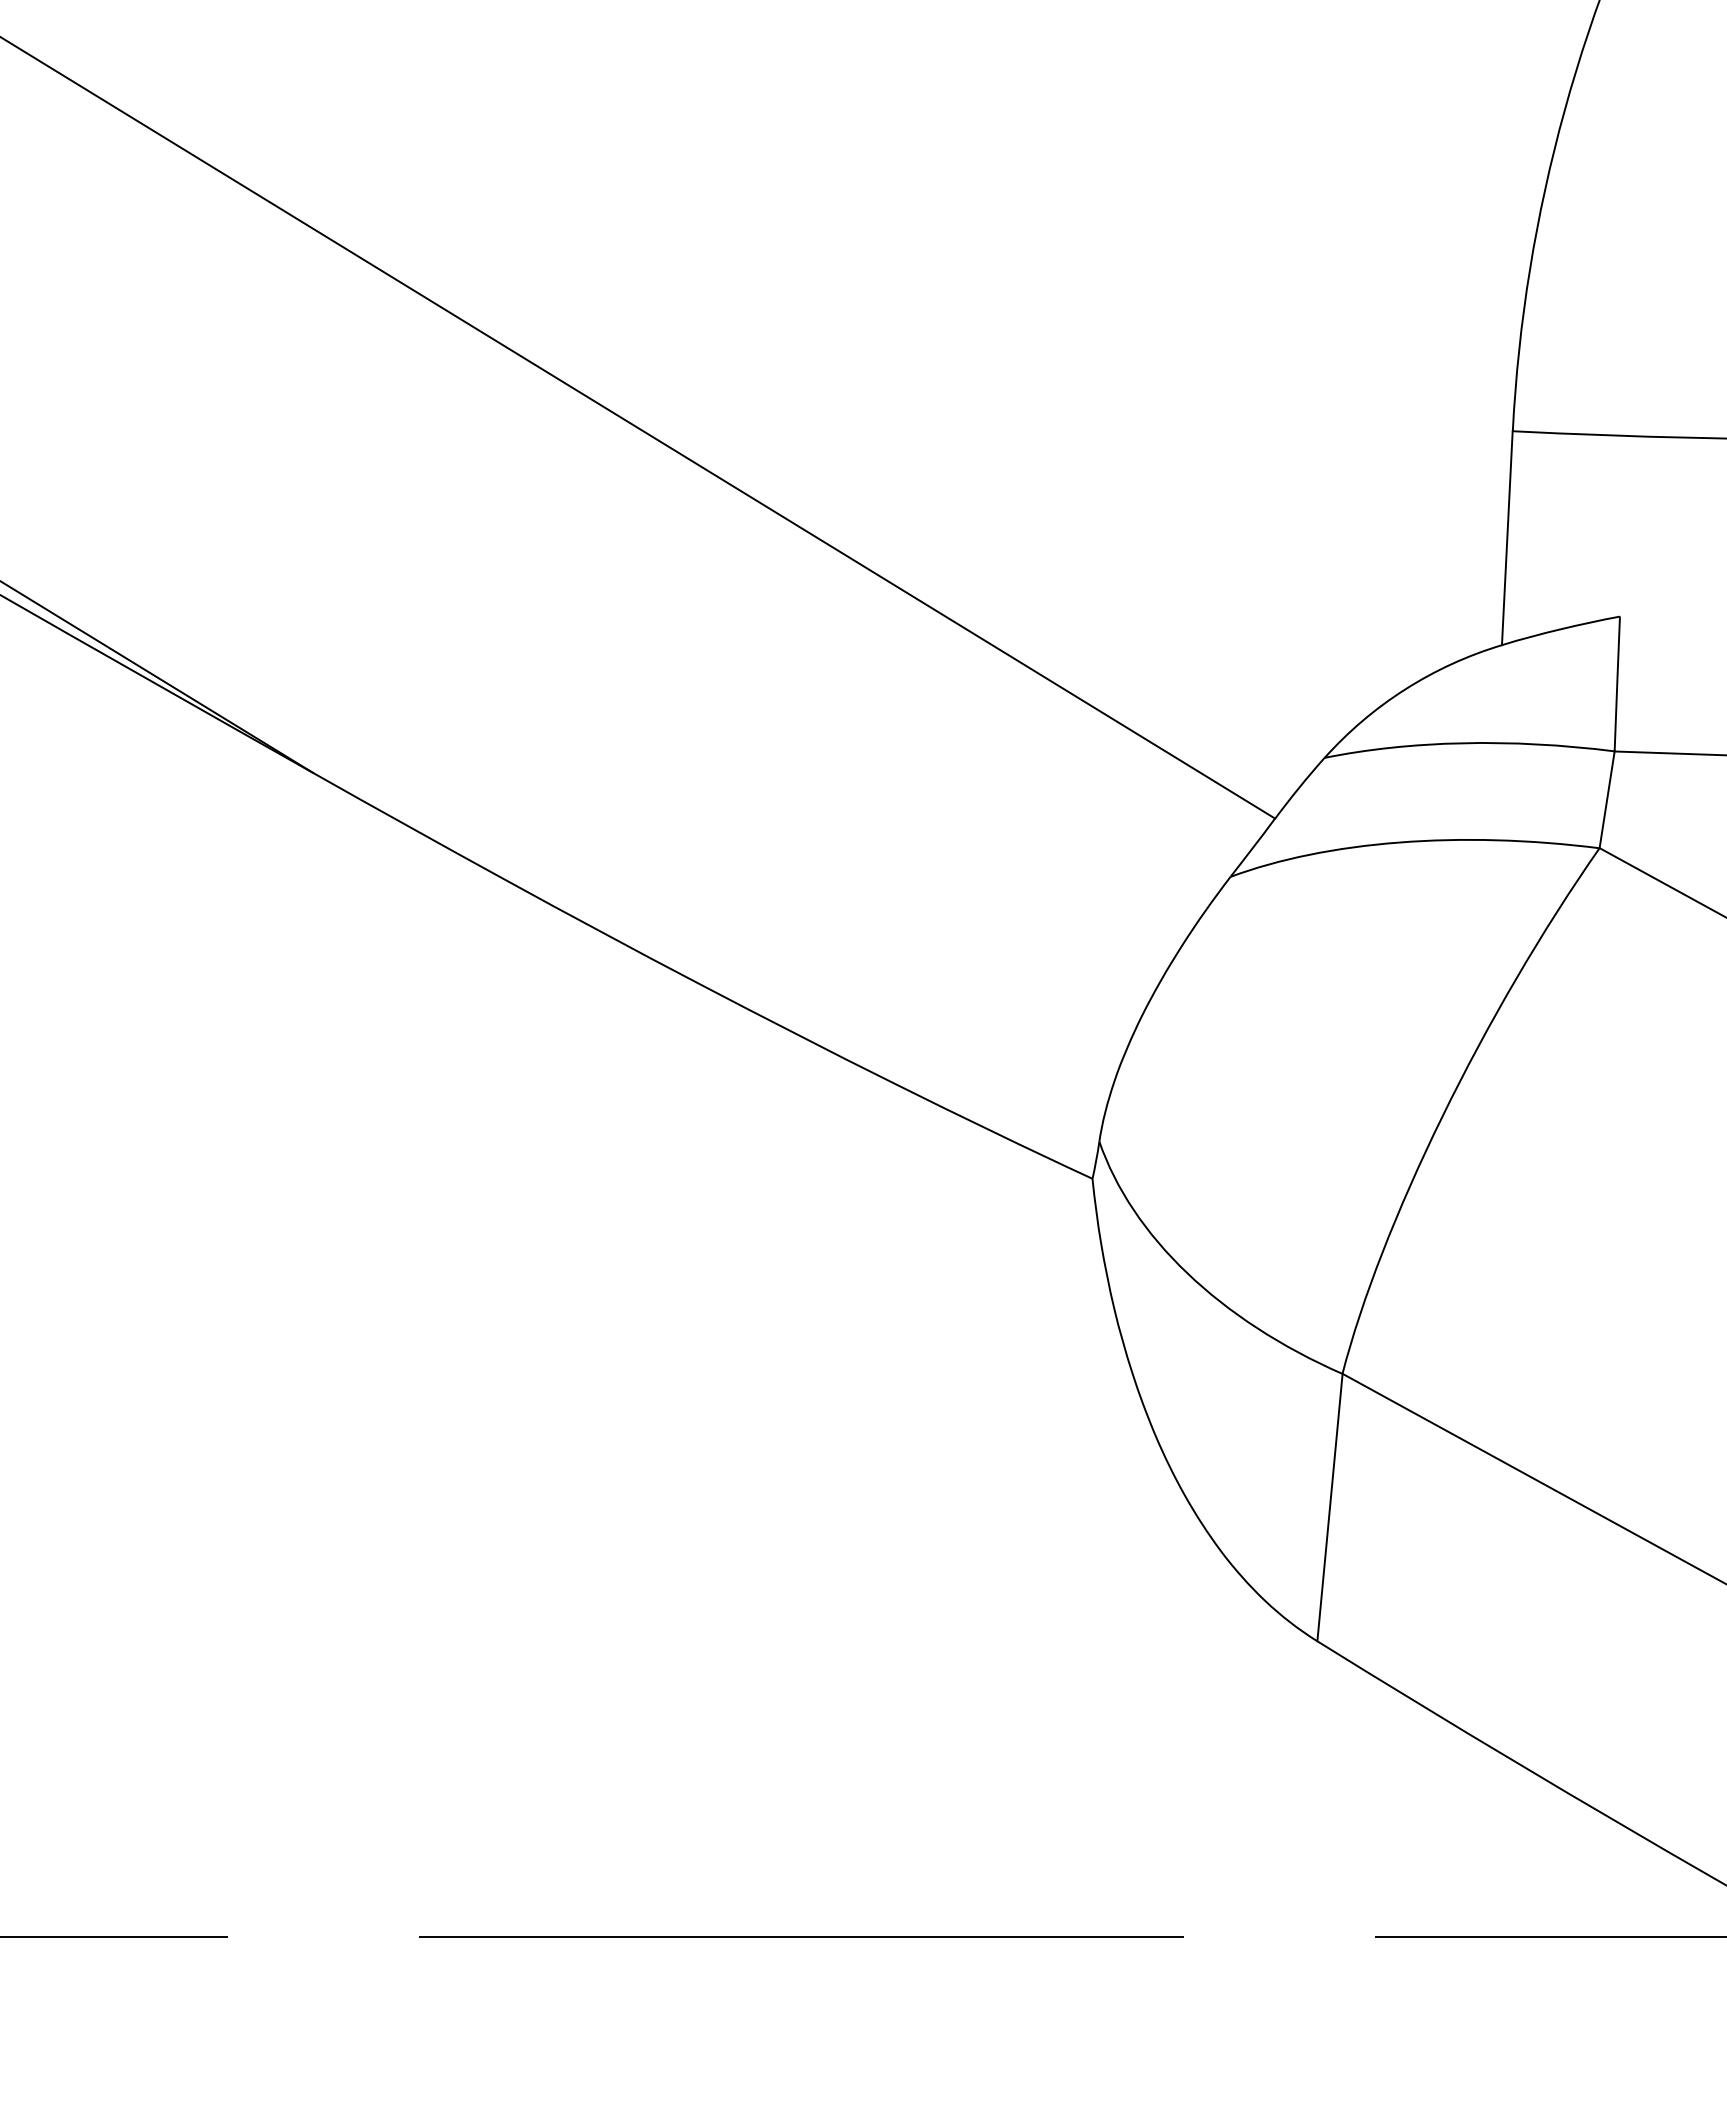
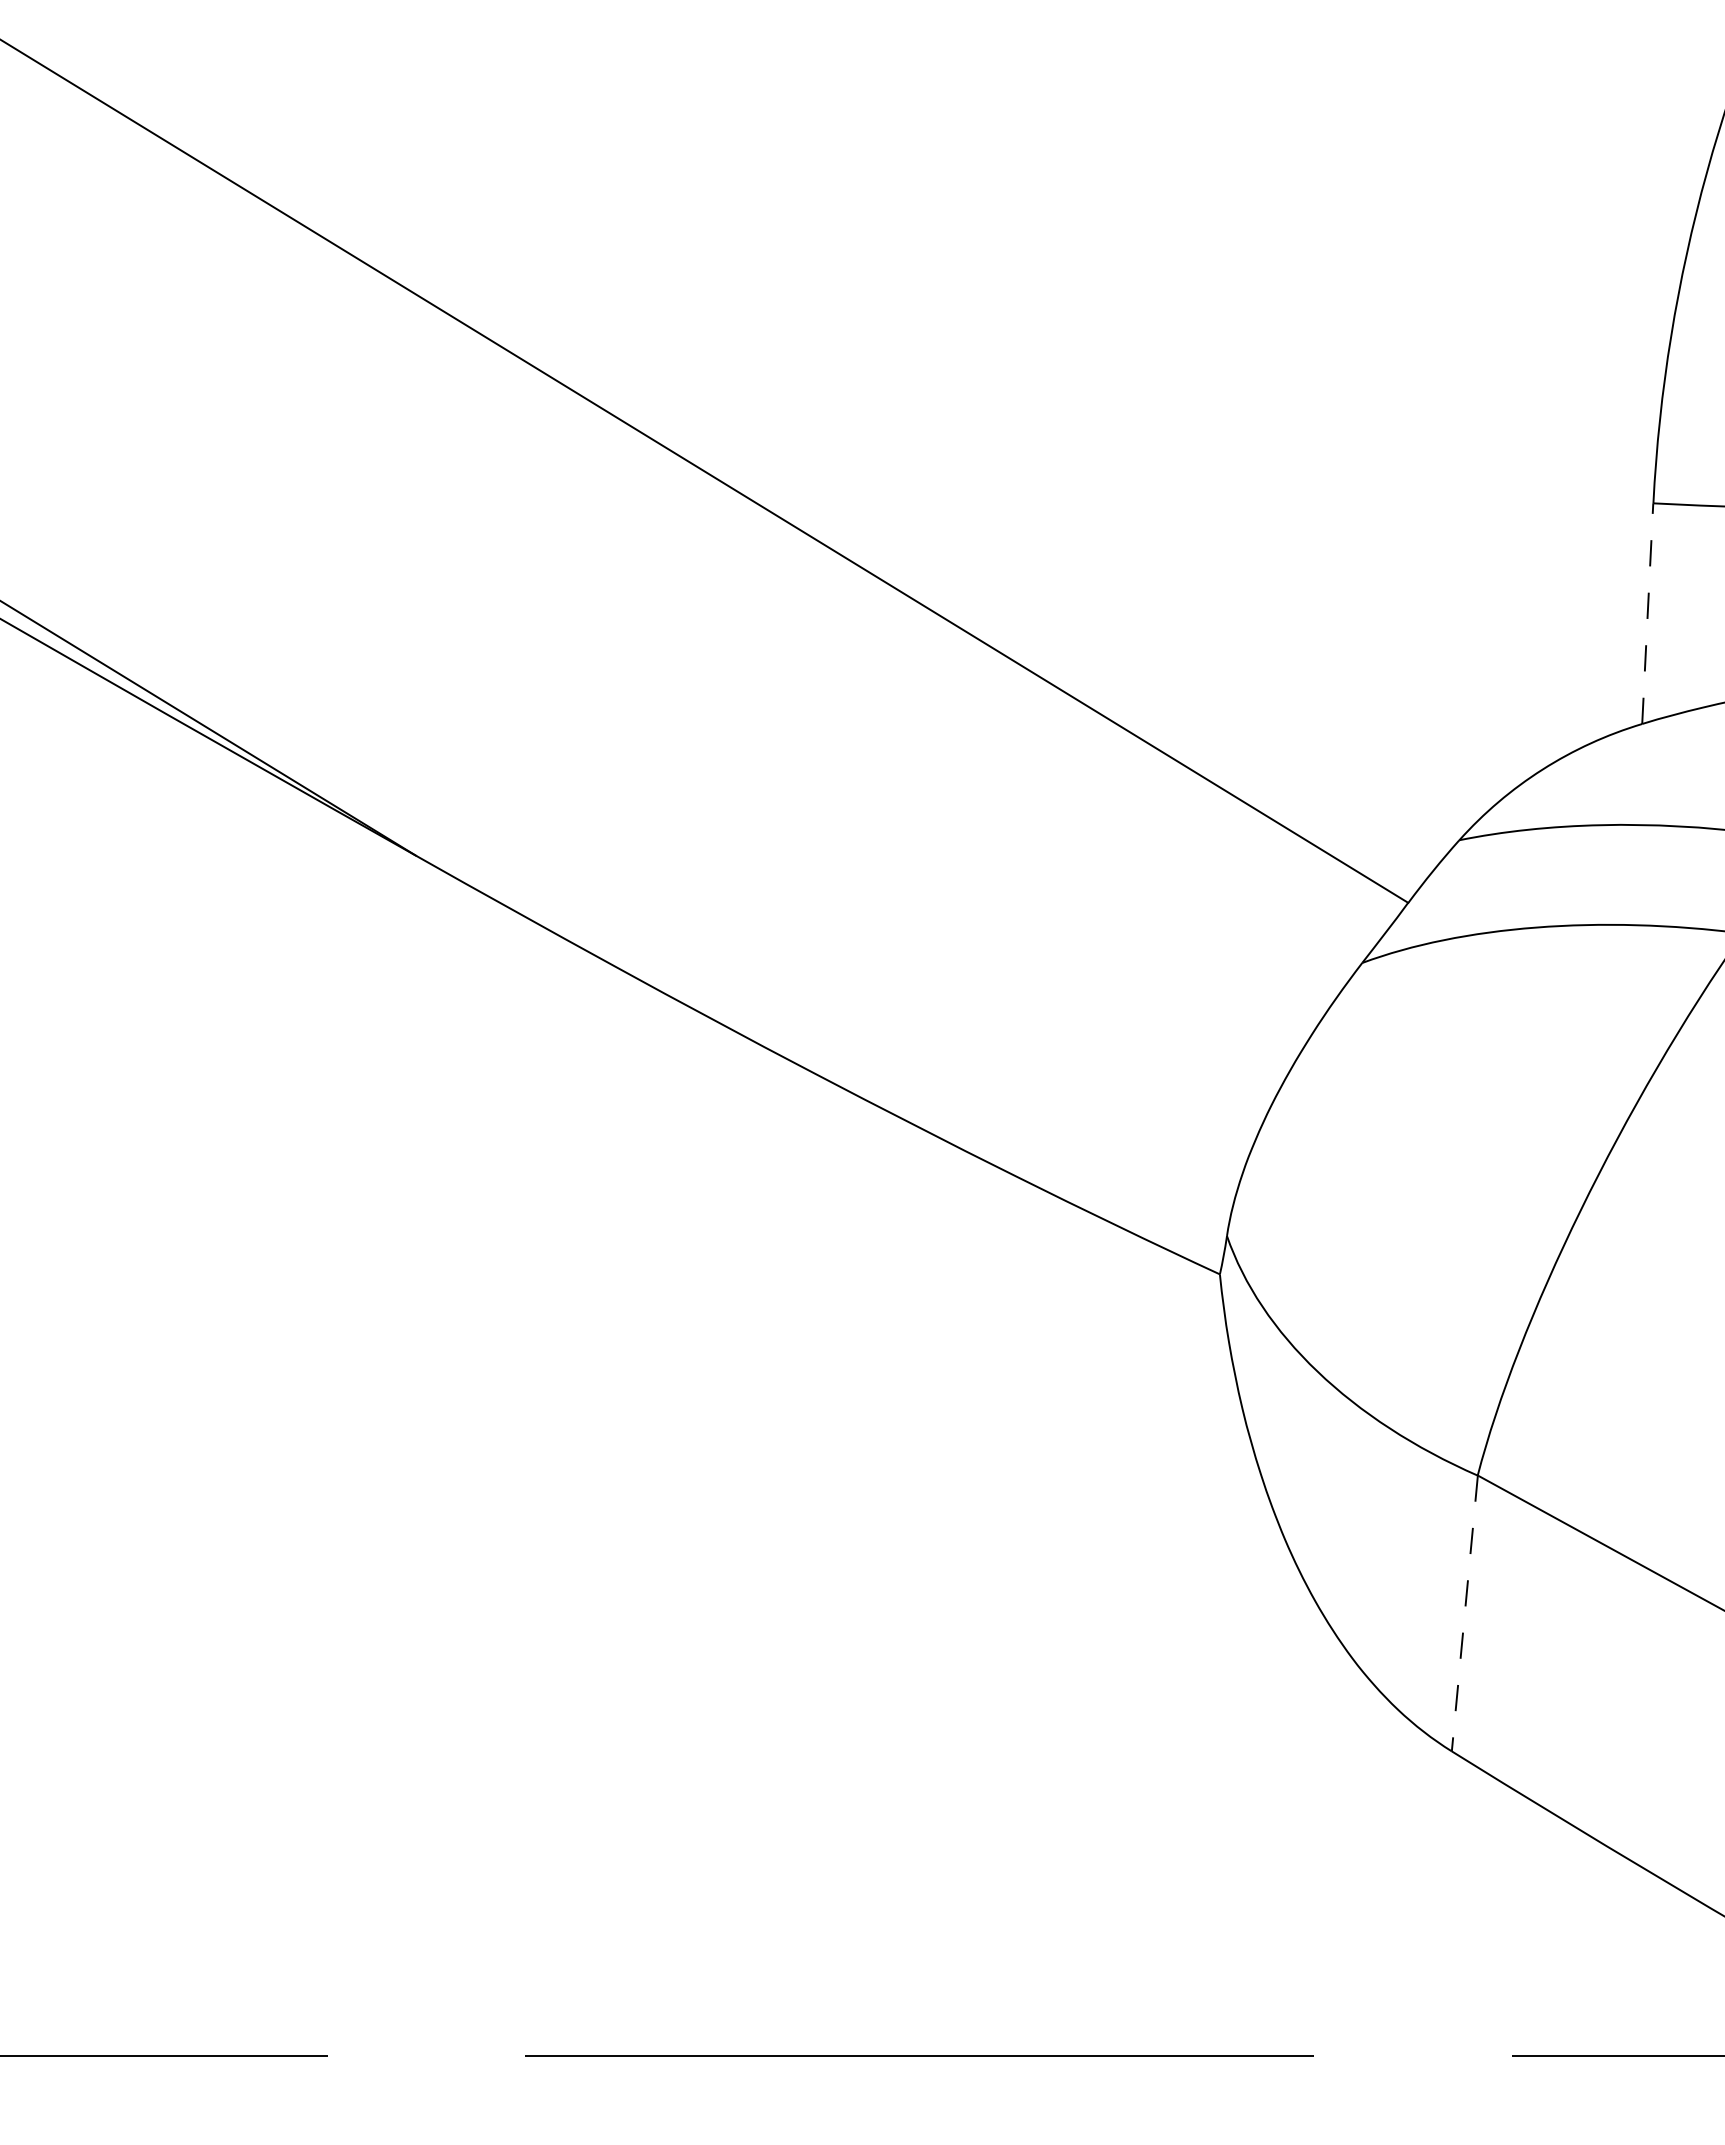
line: (1507, 537) -> (1647, 612), solid -> dashed
line: (1329, 1508) -> (1464, 1614), solid -> dashed

